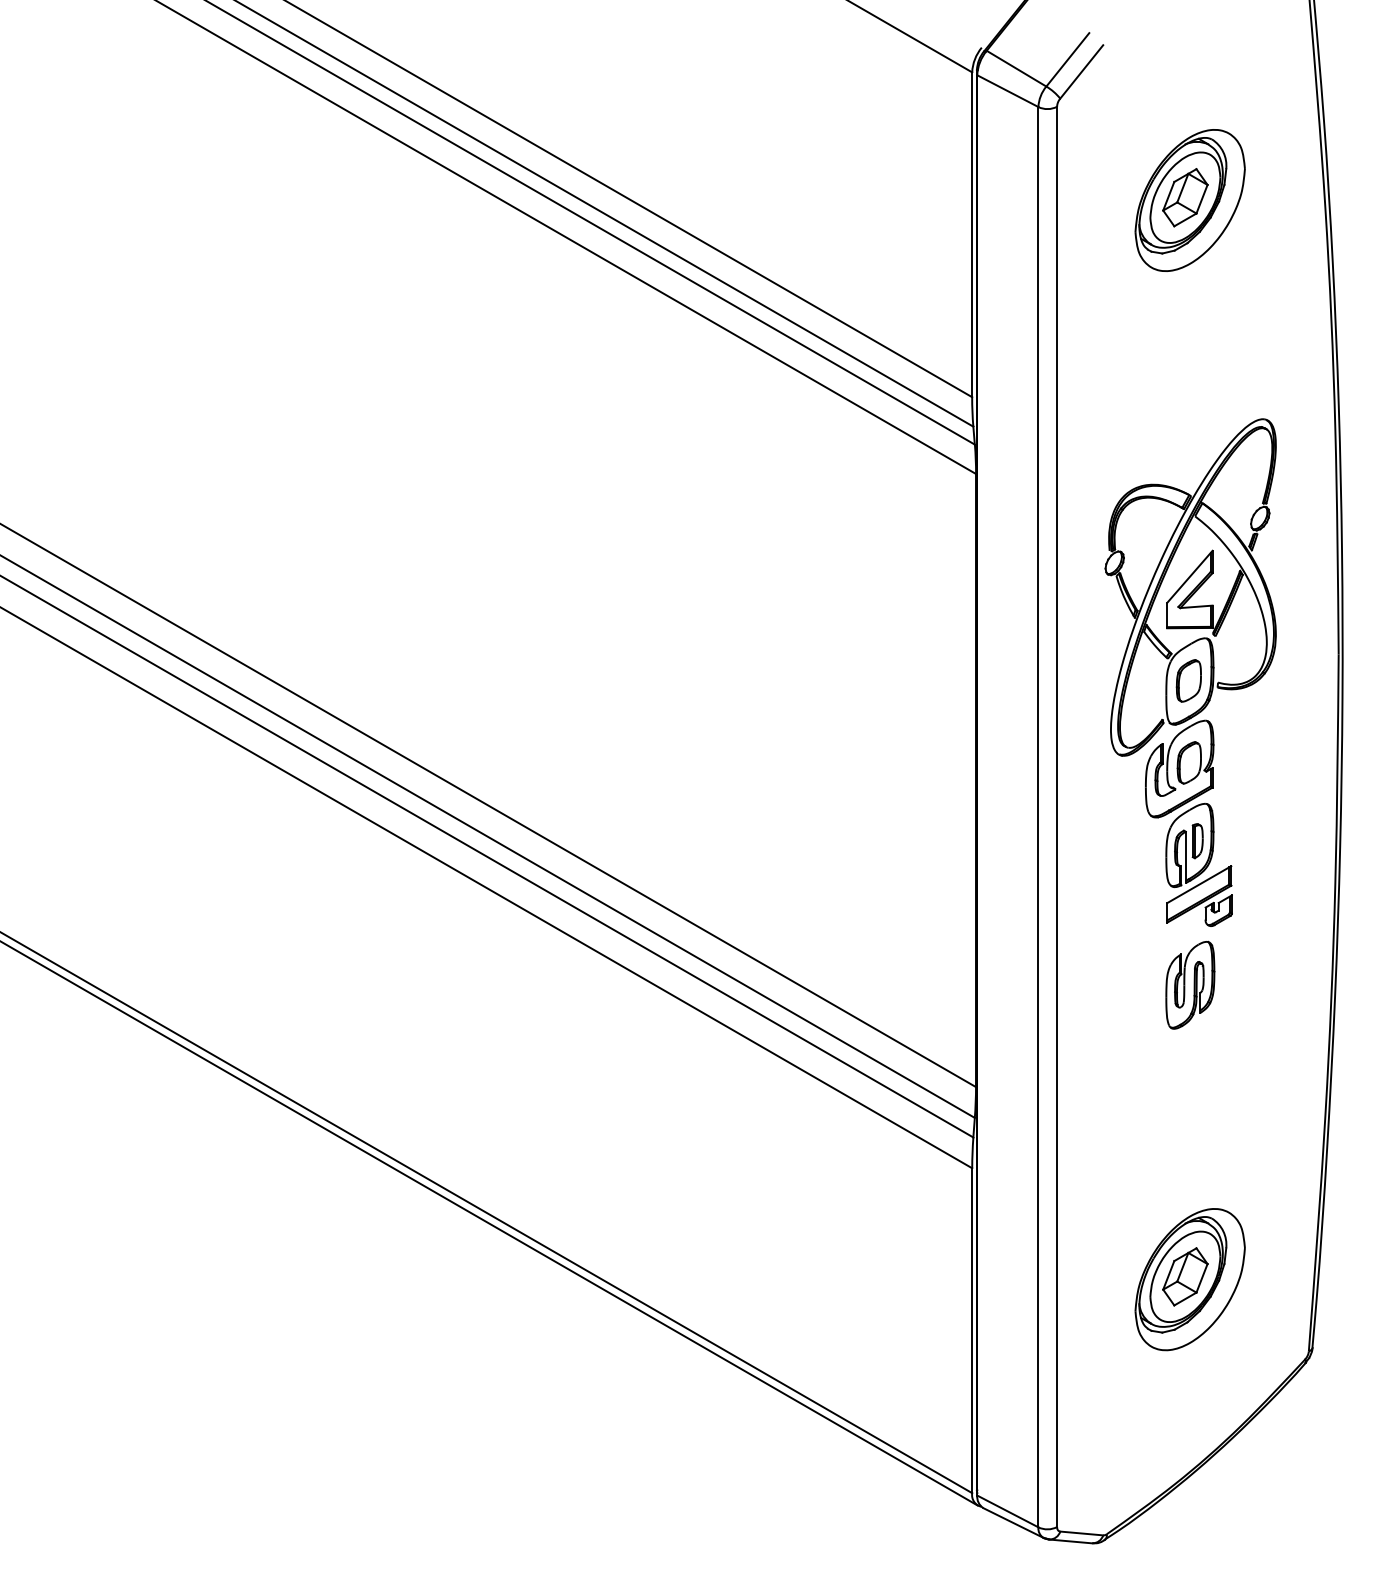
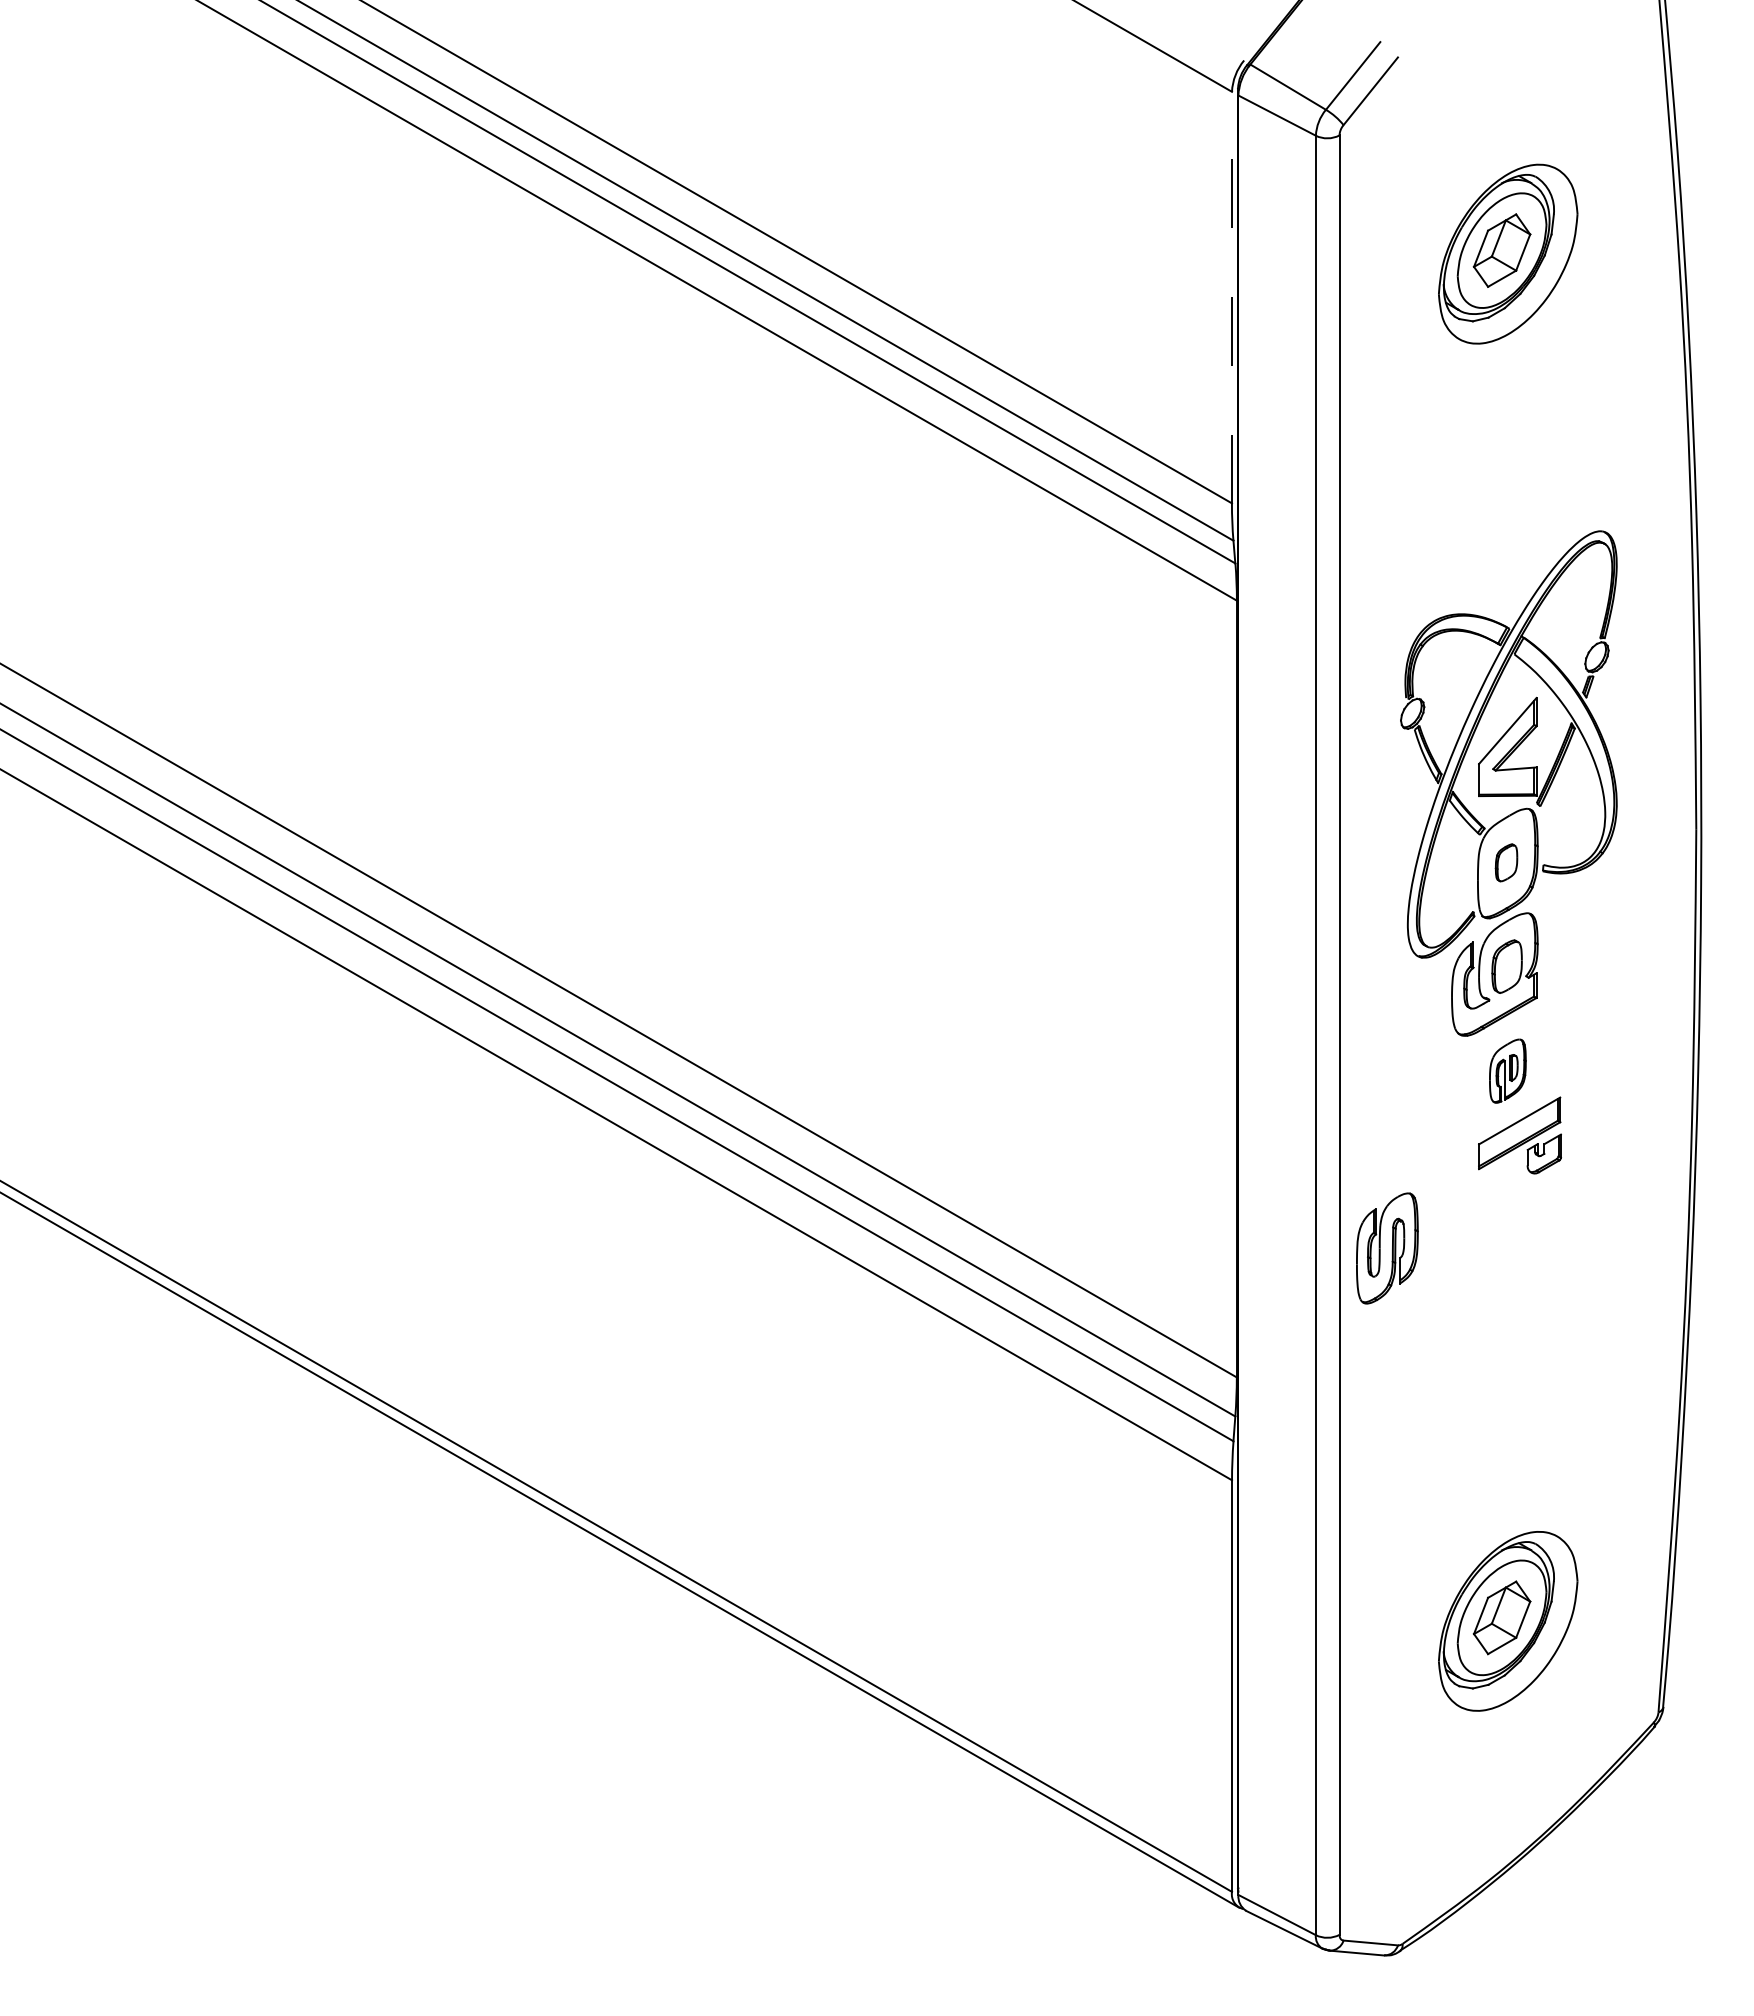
line: (972, 234) -> (1232, 297), solid -> dashed
part: (1188, 680) -> (1506, 862), size x0.7
part: (1189, 844) -> (1507, 1070), size x0.6
part: (1190, 985) -> (1387, 1248), moved

